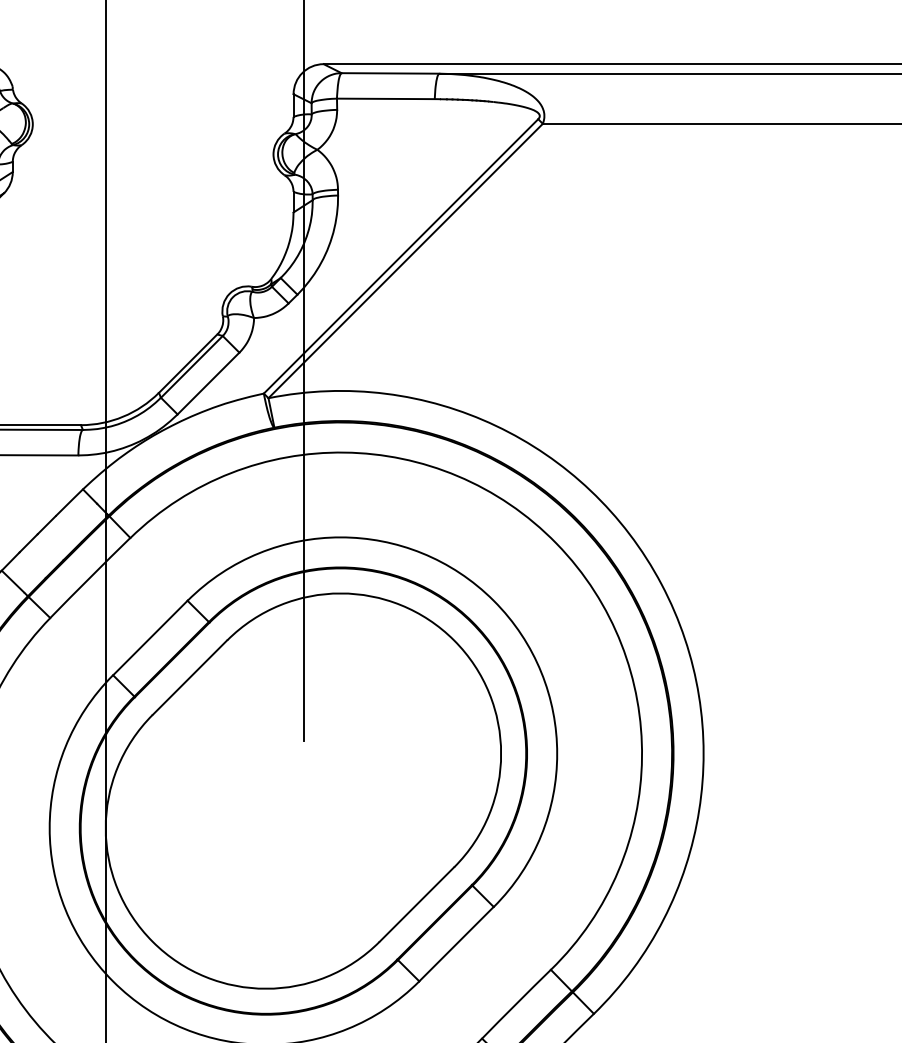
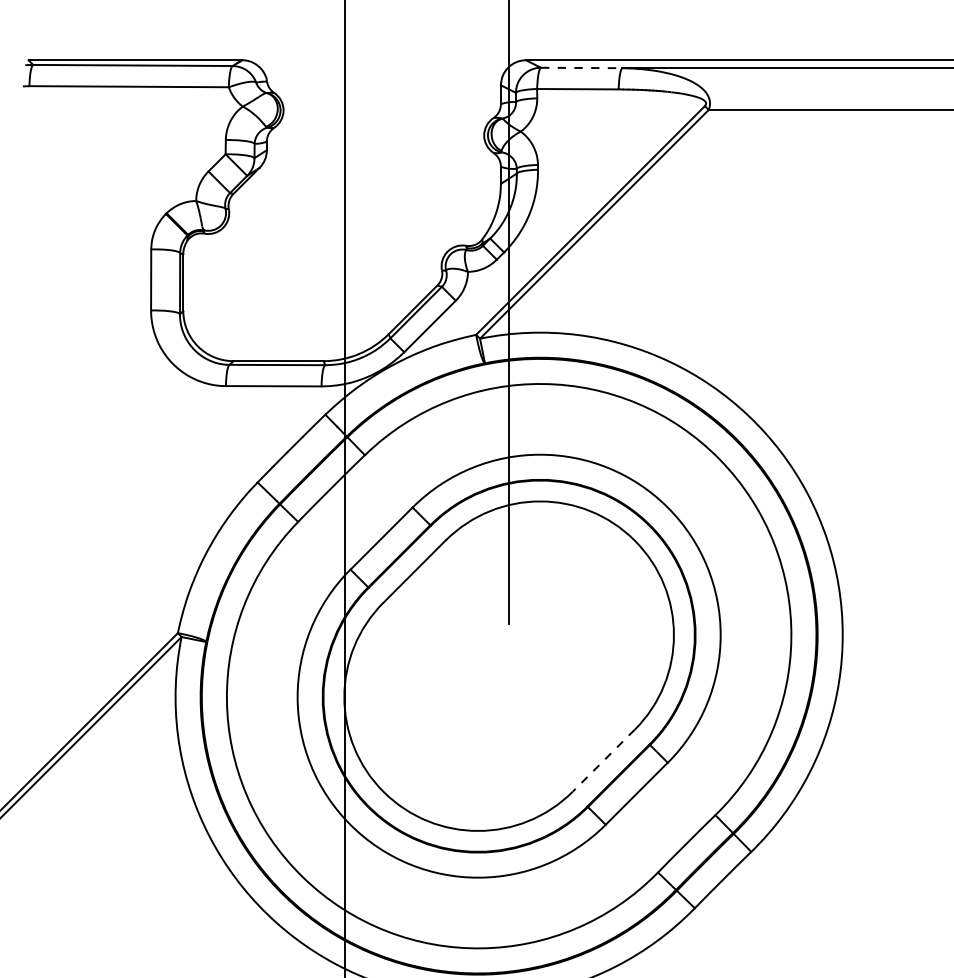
line: (390, 72) -> (581, 67), solid -> dashed
line: (416, 904) -> (603, 760), solid -> dashed

